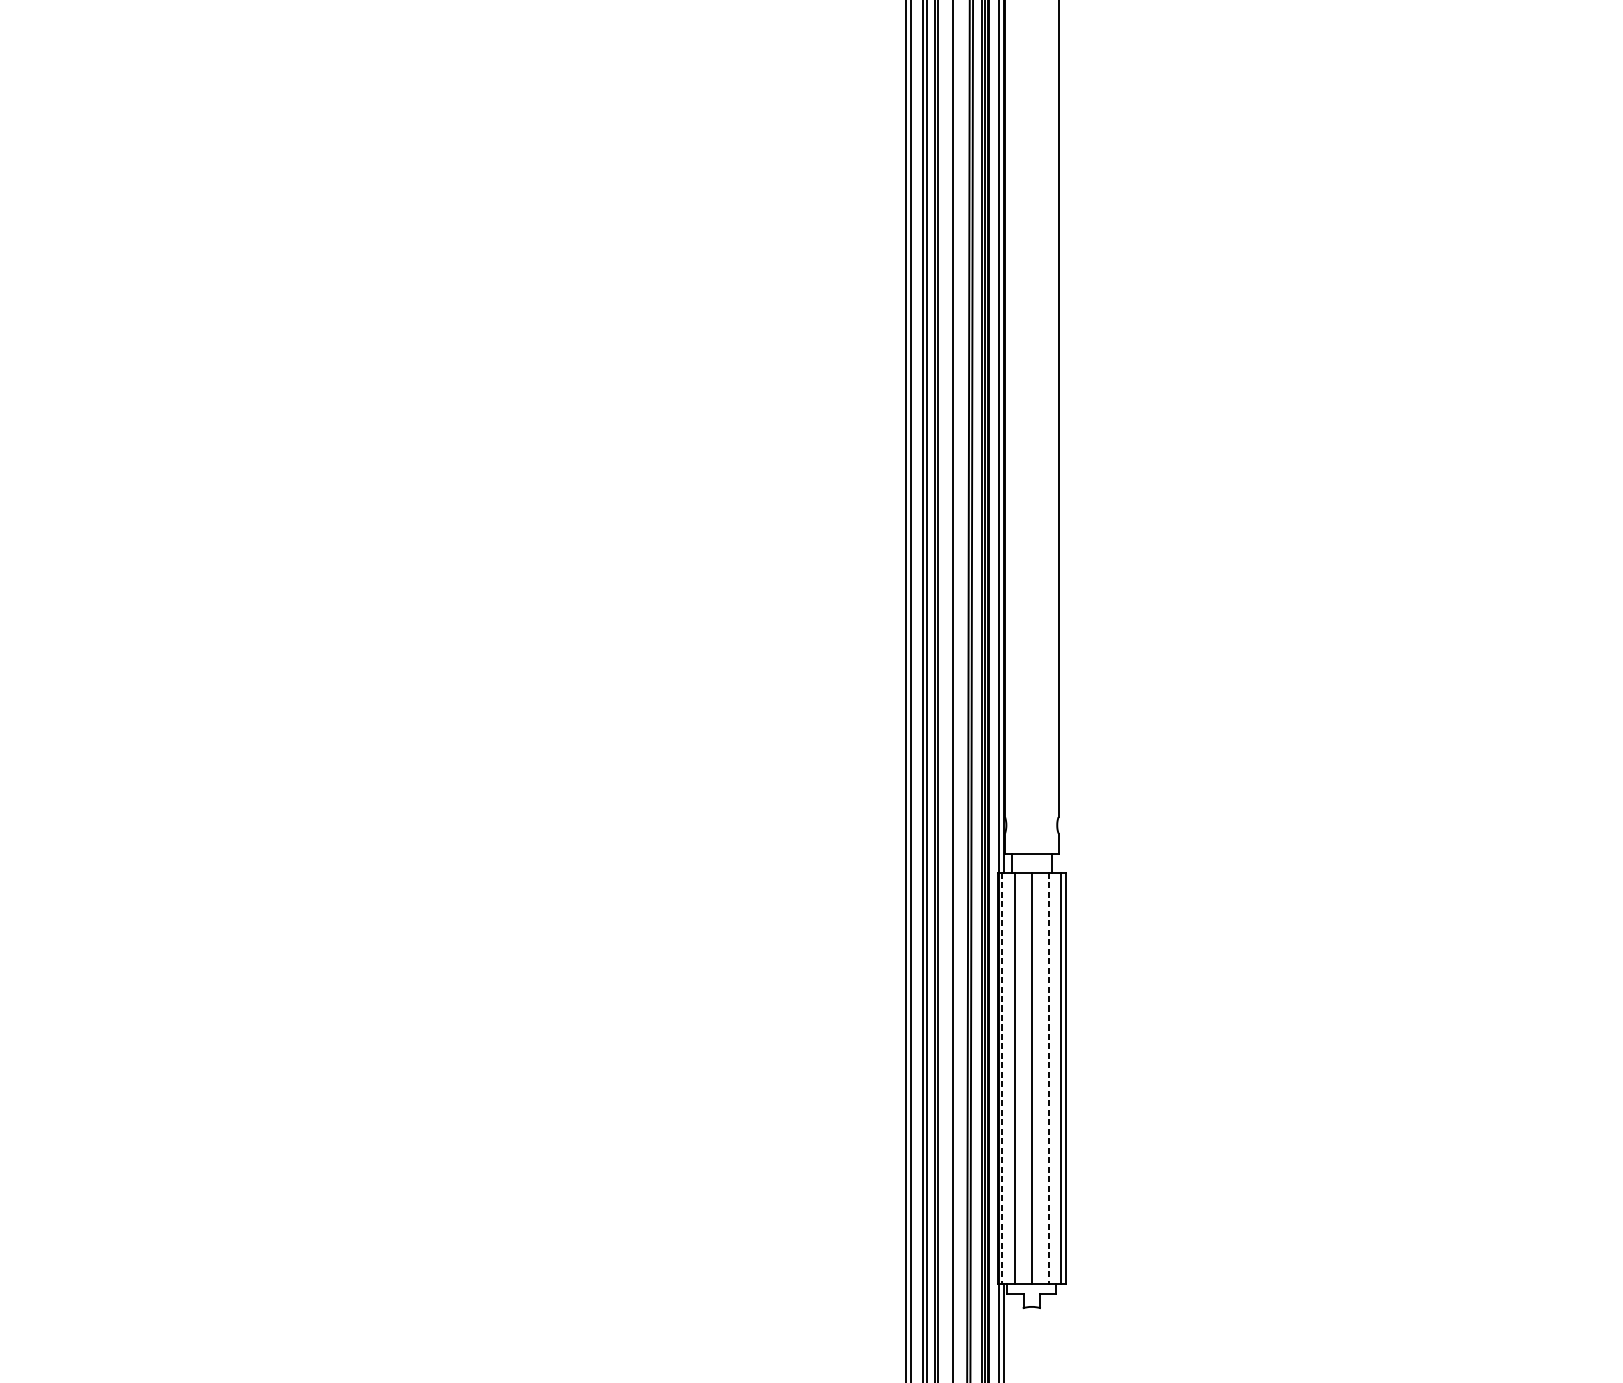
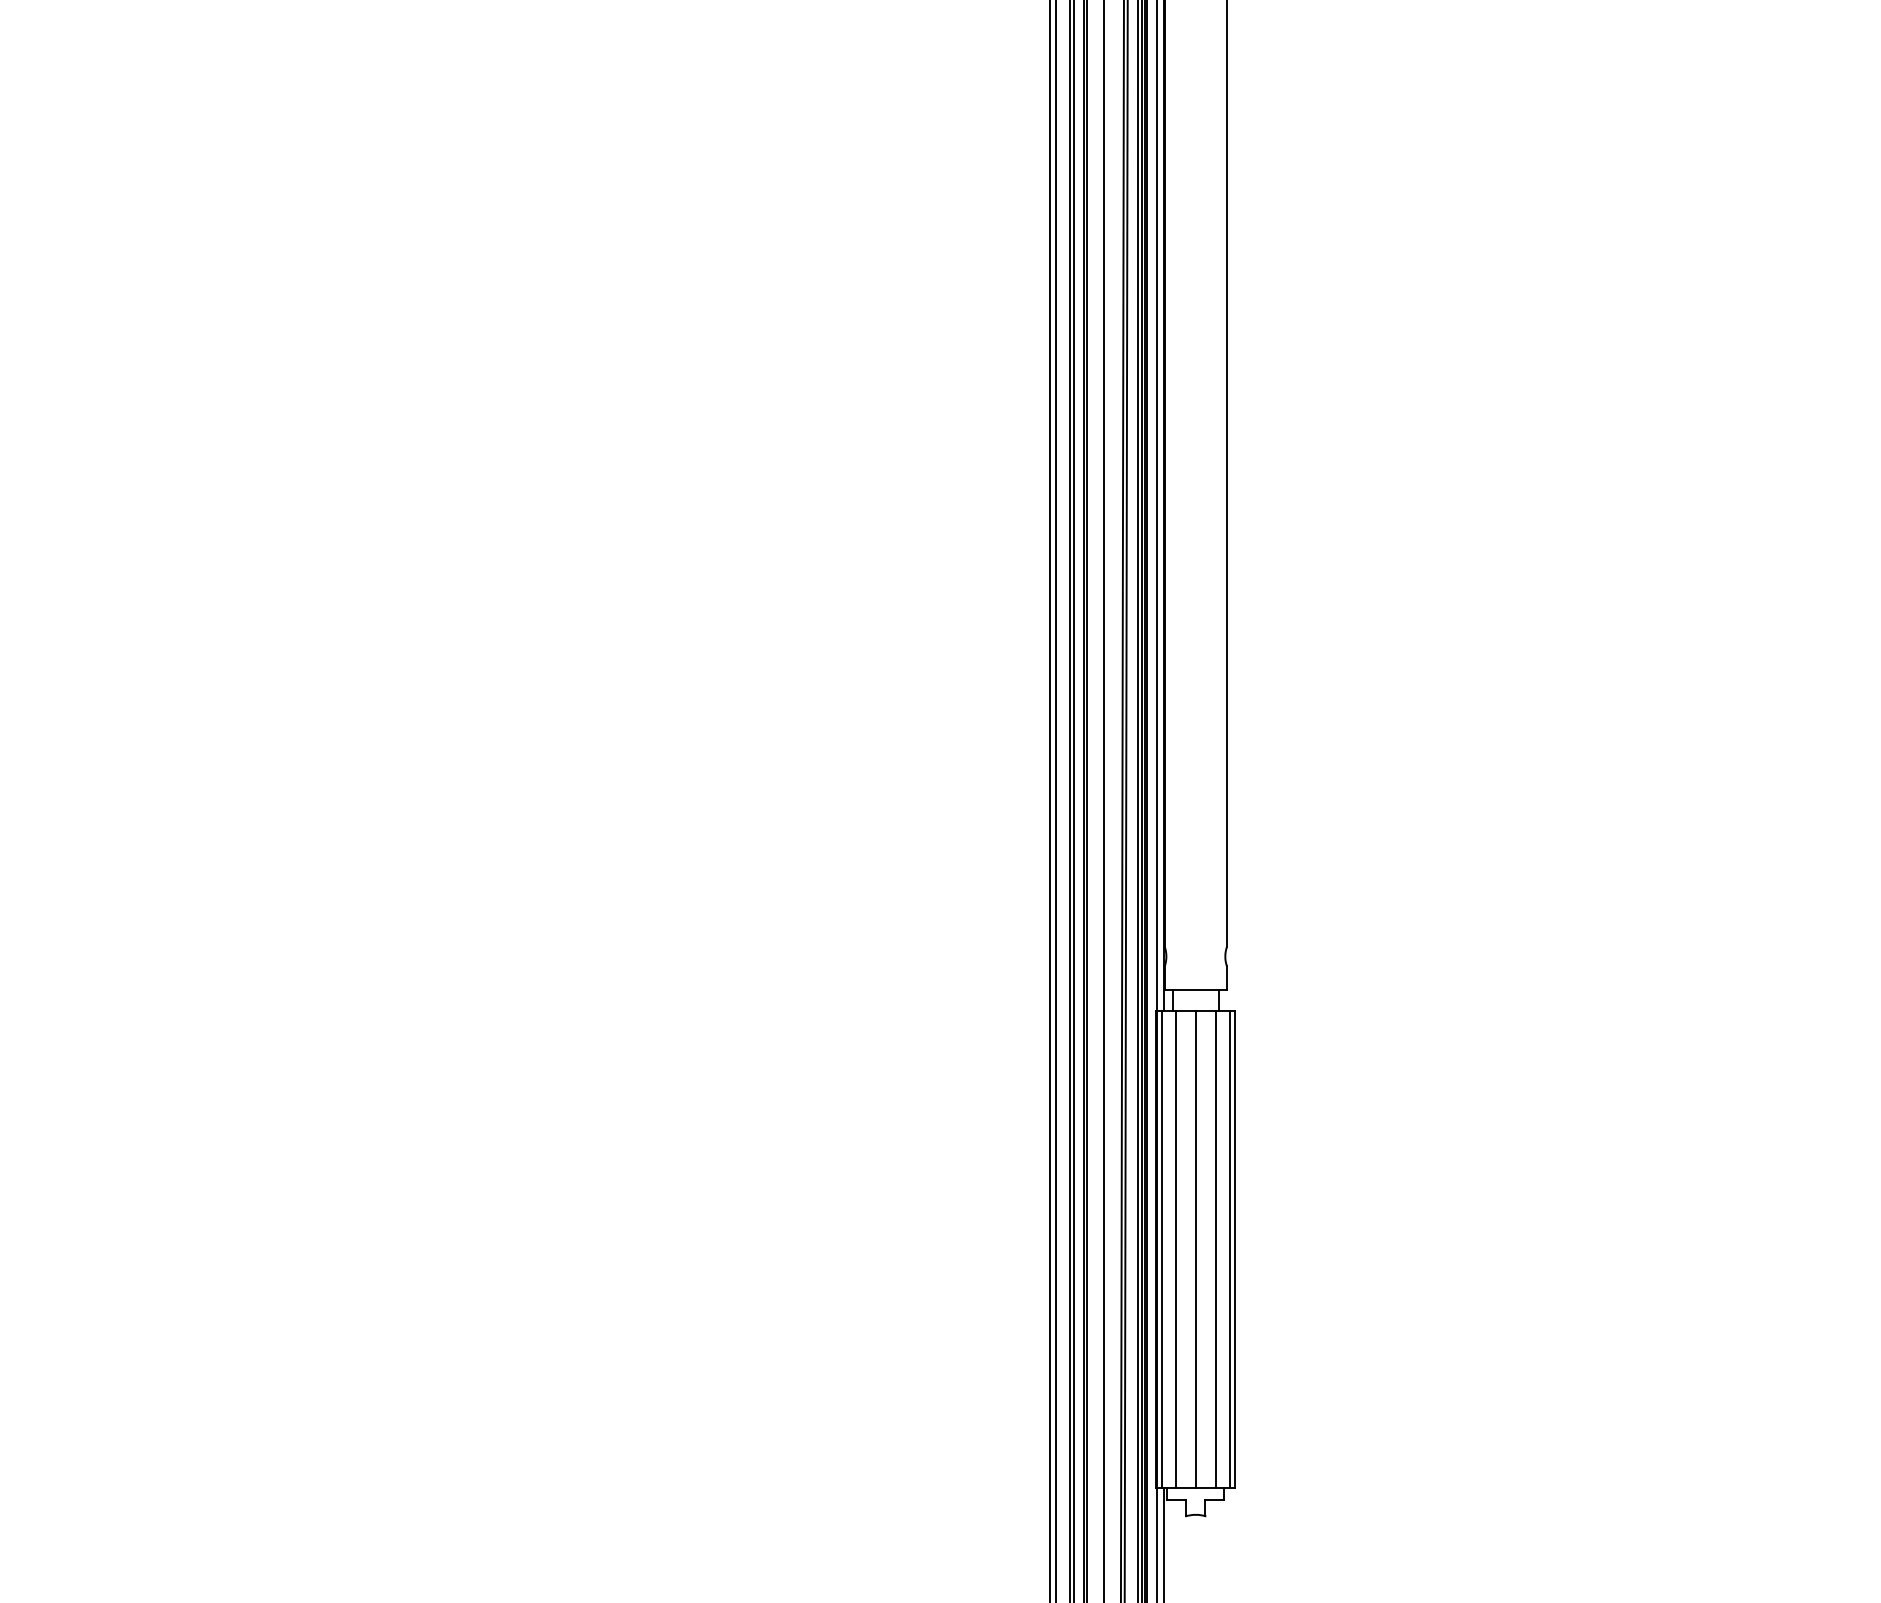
line: (1002, 1078) -> (1161, 1250), dashed -> solid
line: (1048, 1078) -> (1215, 1250), dashed -> solid

